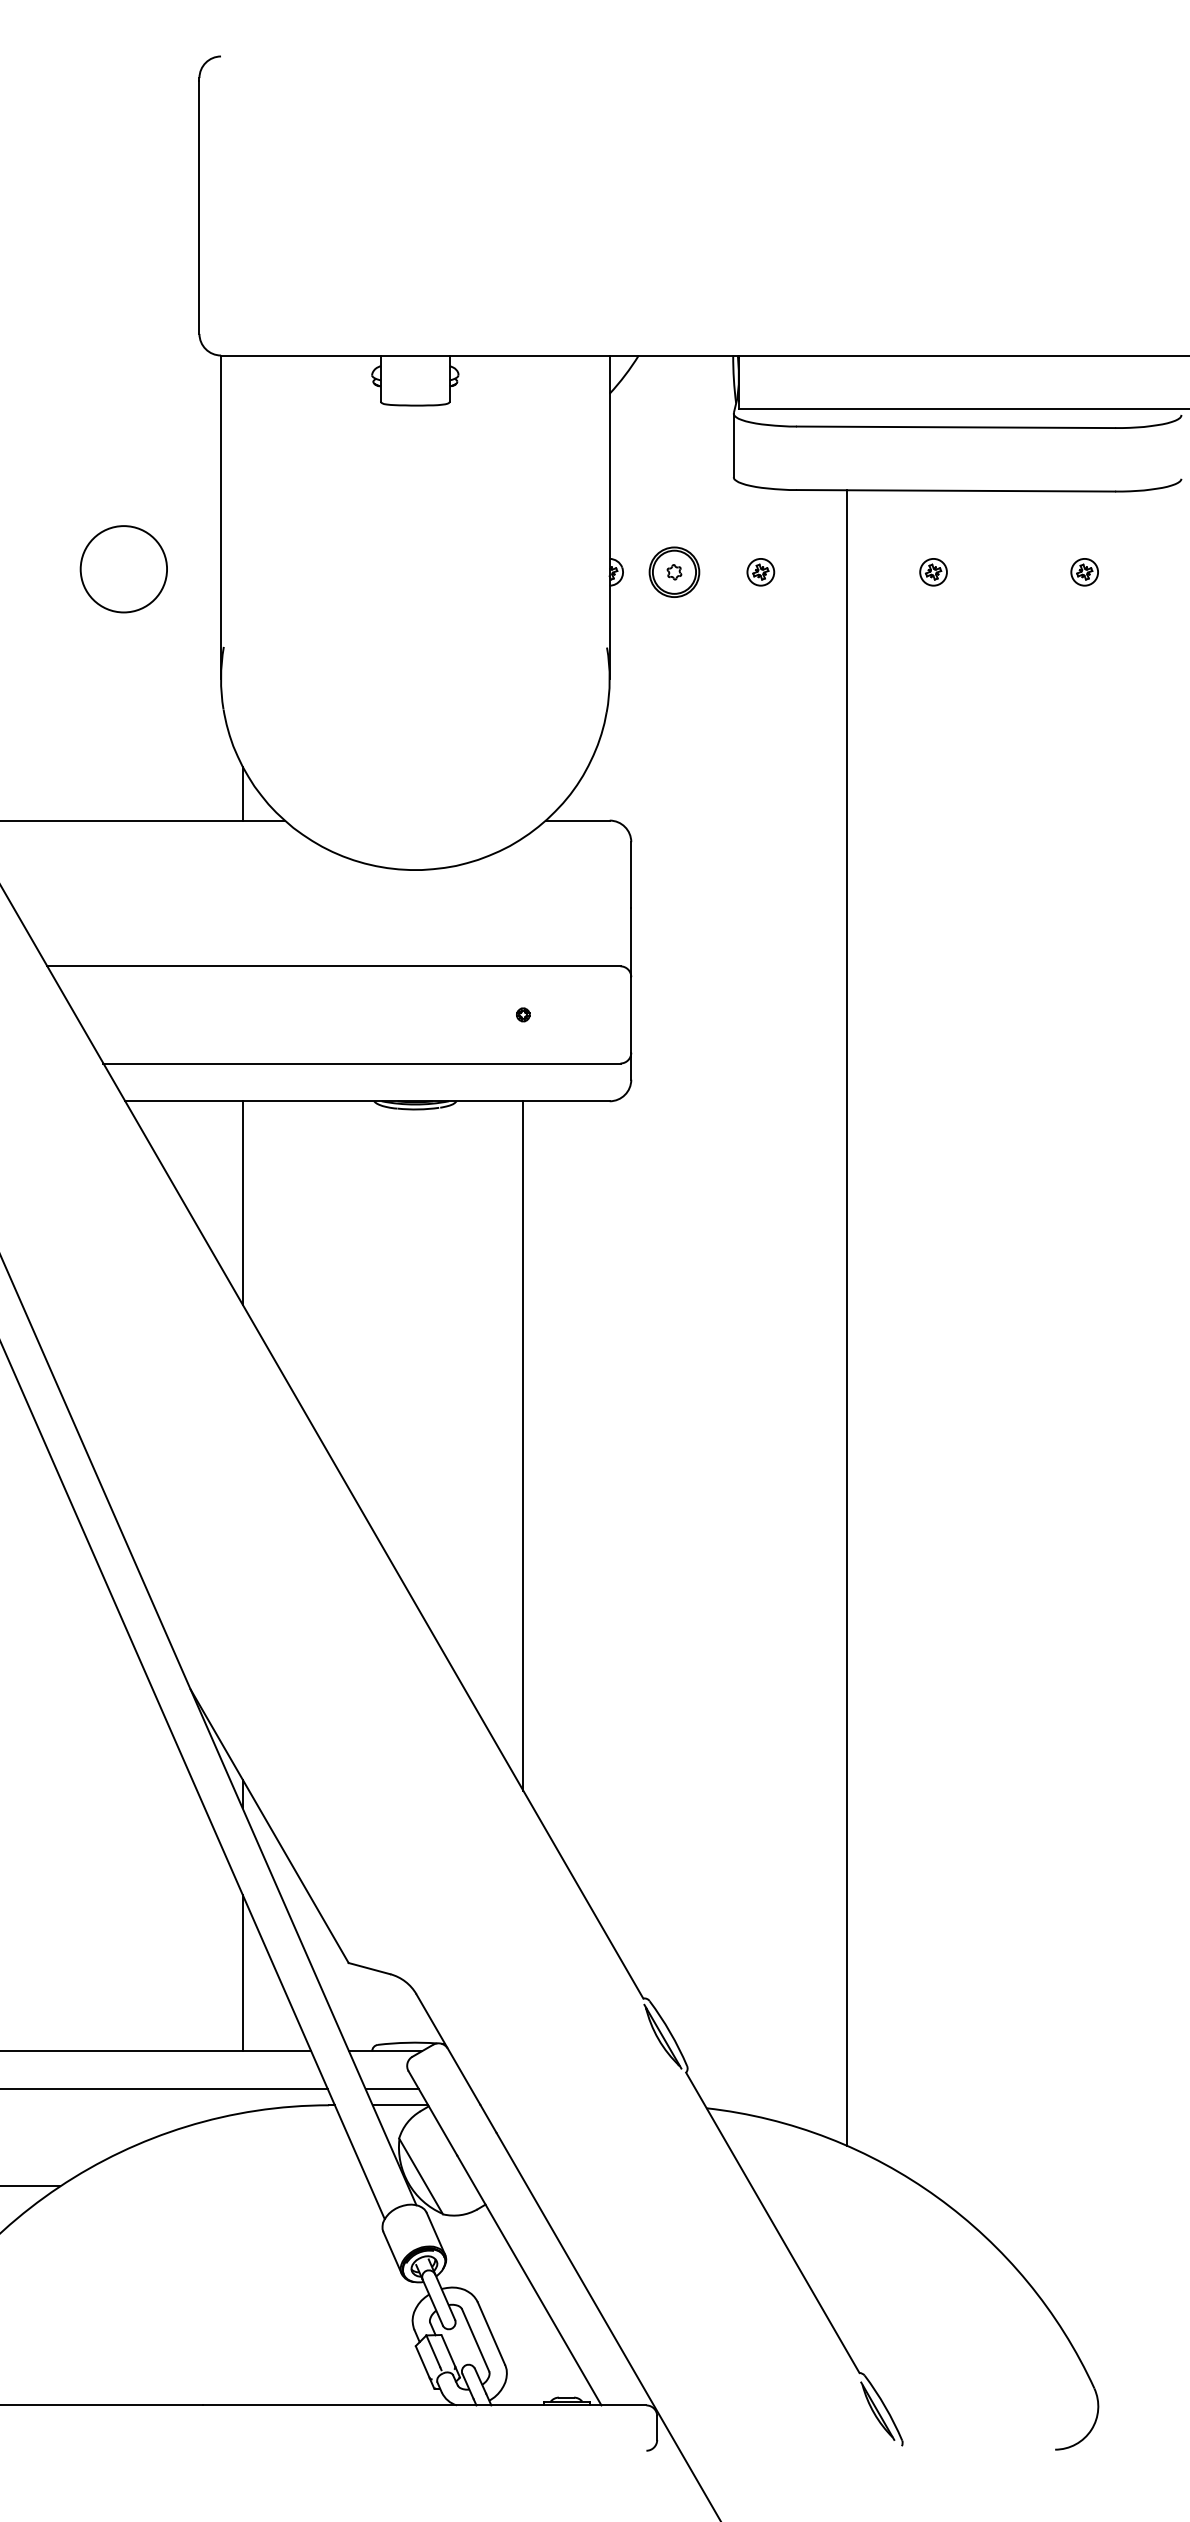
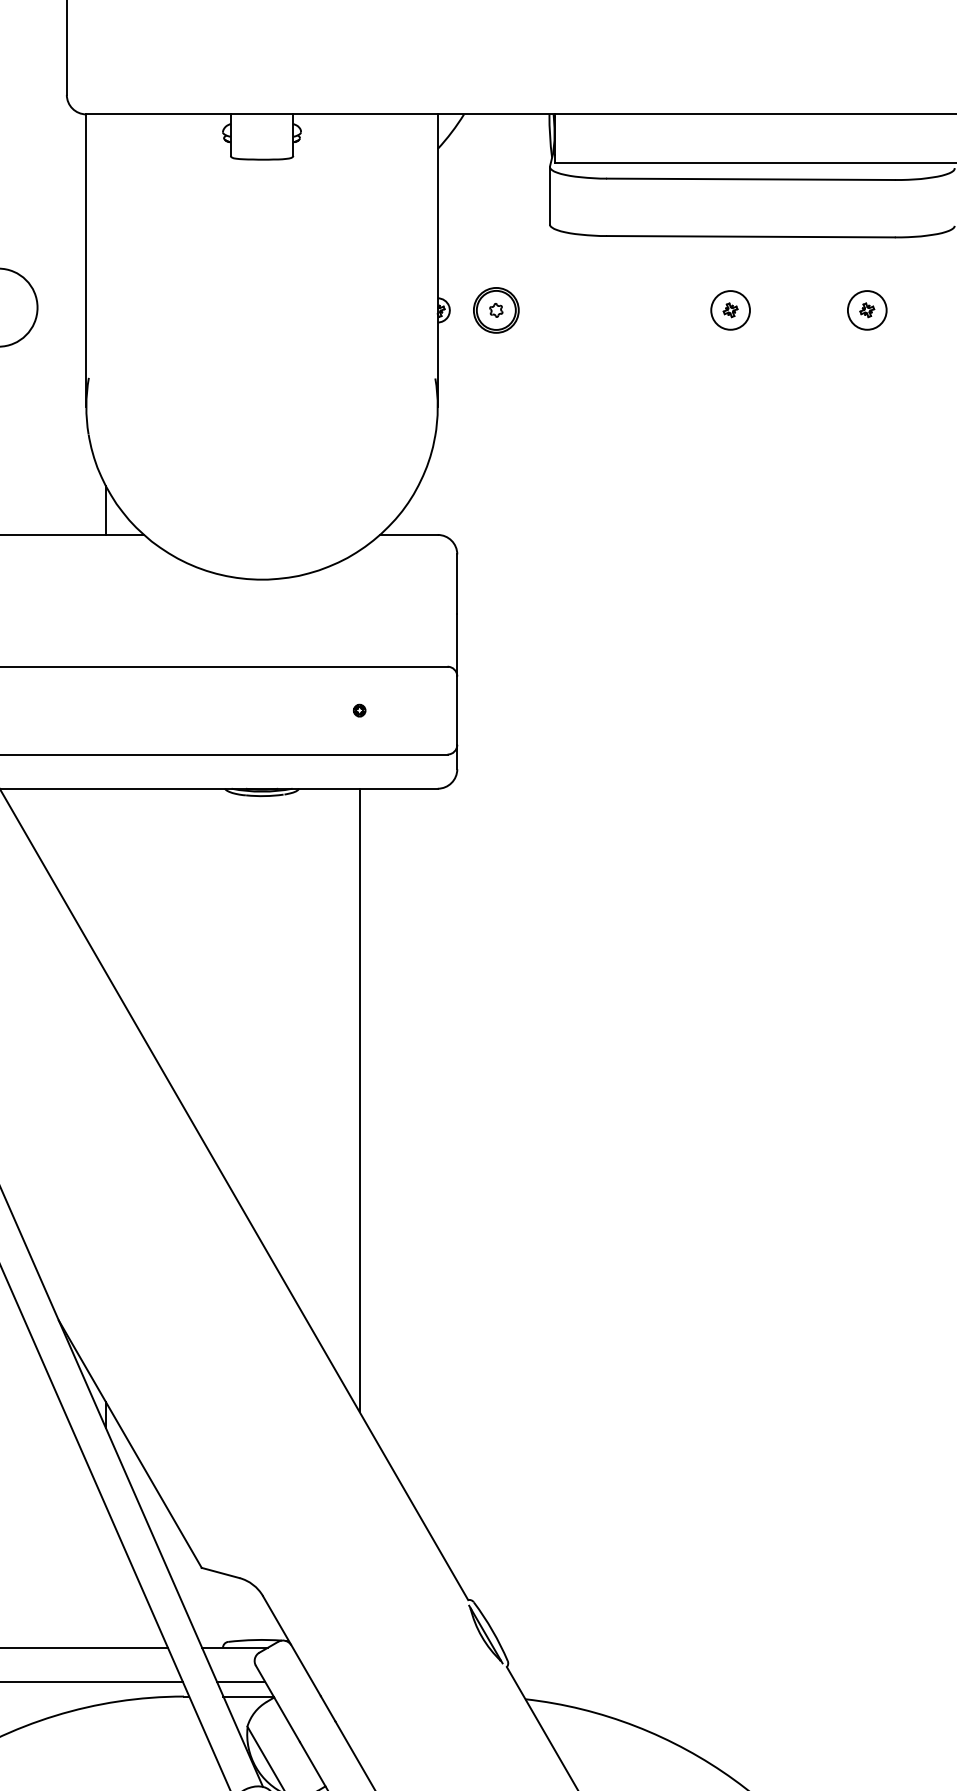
circle: (933, 571) -> (730, 309), size x1.6
circle: (1084, 571) -> (867, 309), size x1.6
part: (760, 572) -> (574, 310), removed
line: (242, 1202) -> (105, 880), removed
line: (847, 1317) -> (652, 984), removed
line: (242, 1972) -> (105, 1576), removed

